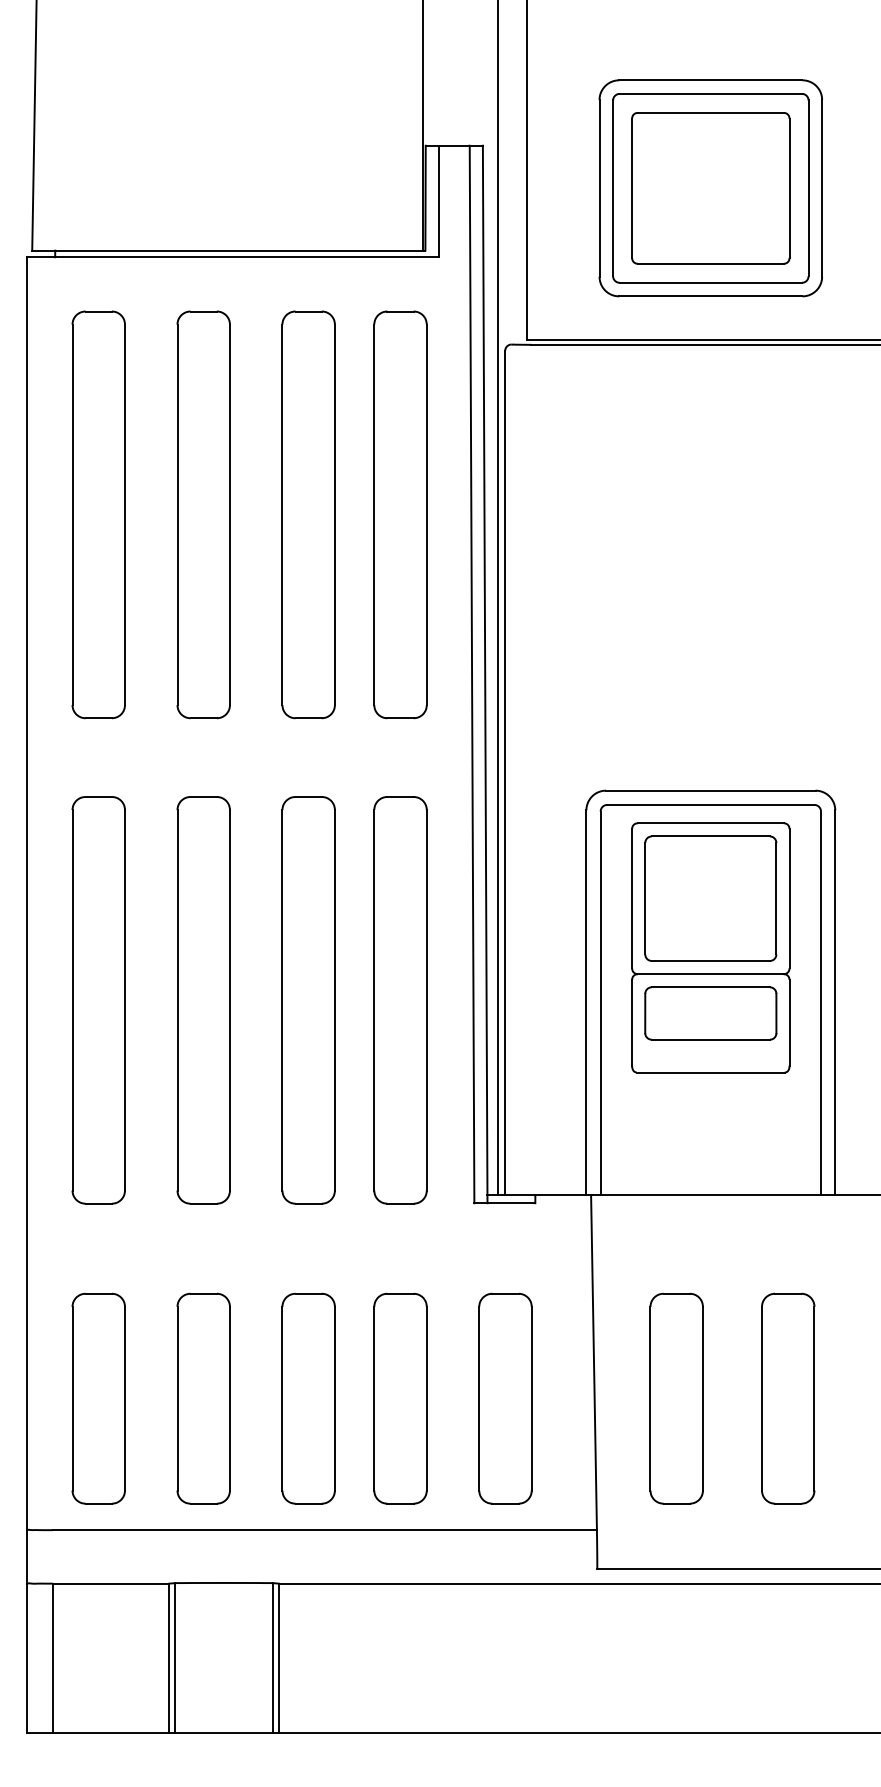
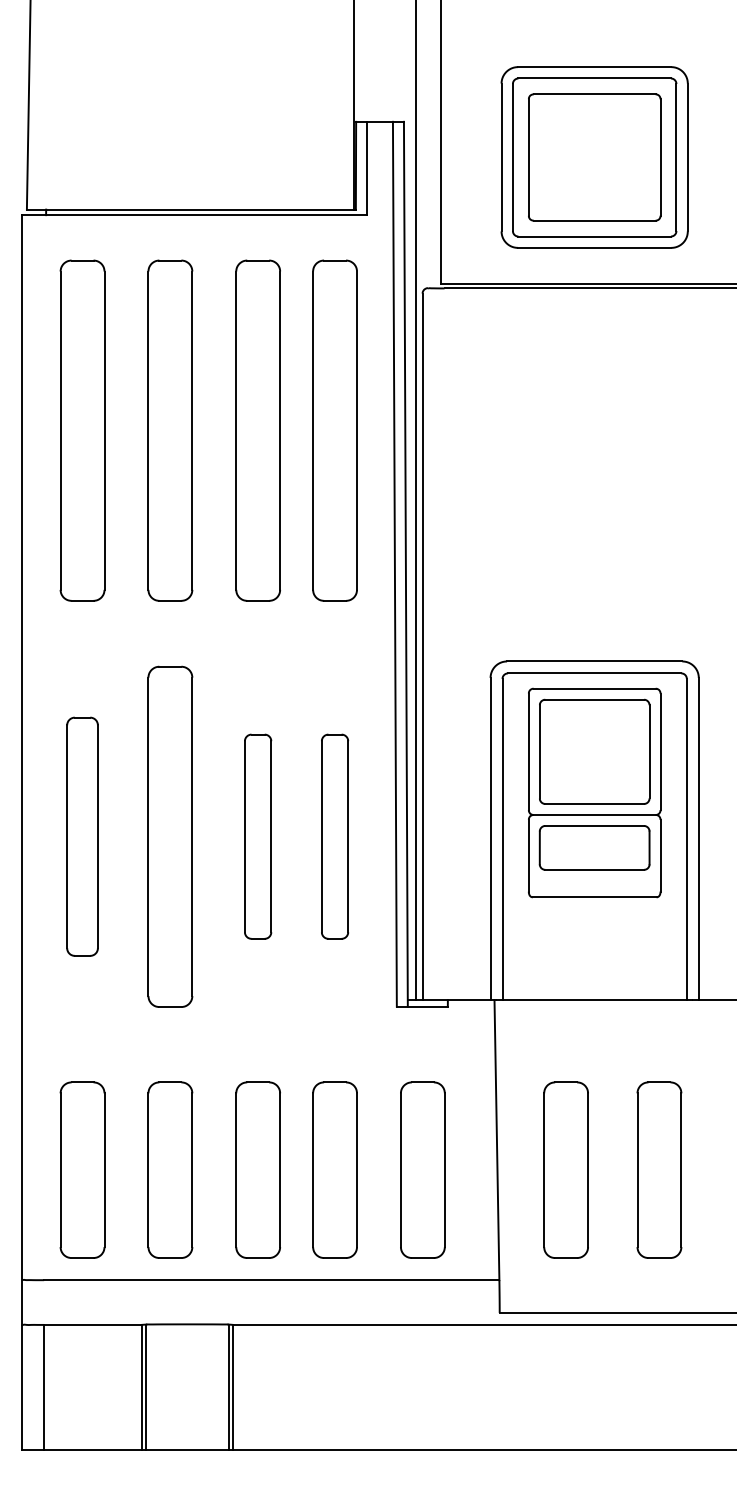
part: (98, 999) -> (82, 836), size x0.7
part: (307, 999) -> (257, 836), size x0.6
part: (399, 999) -> (334, 836), size x0.6

